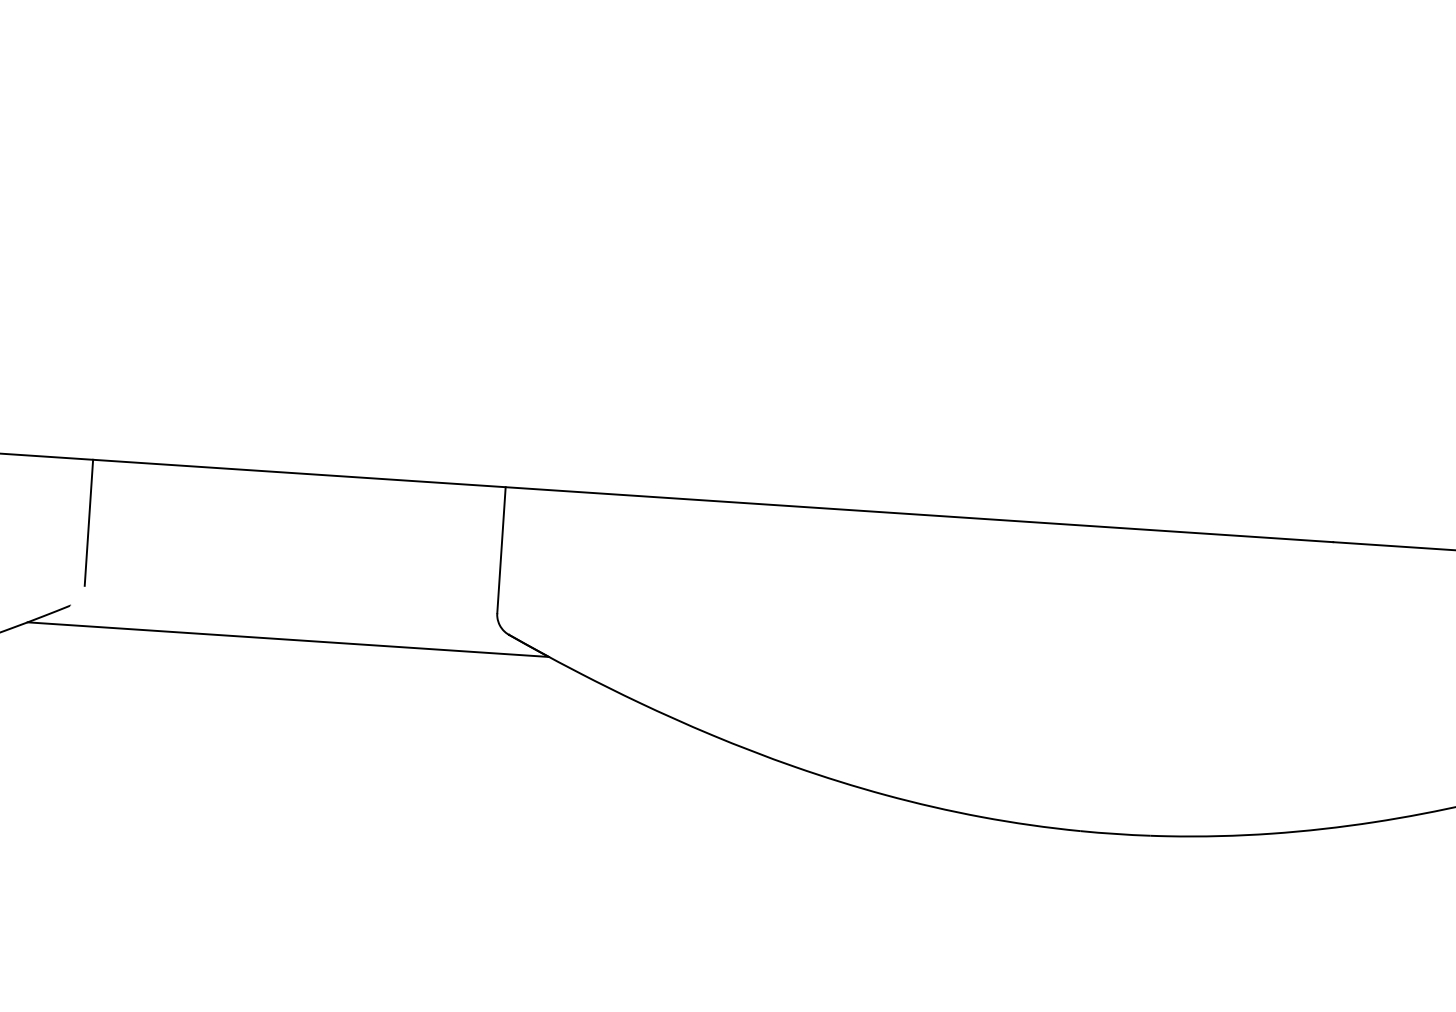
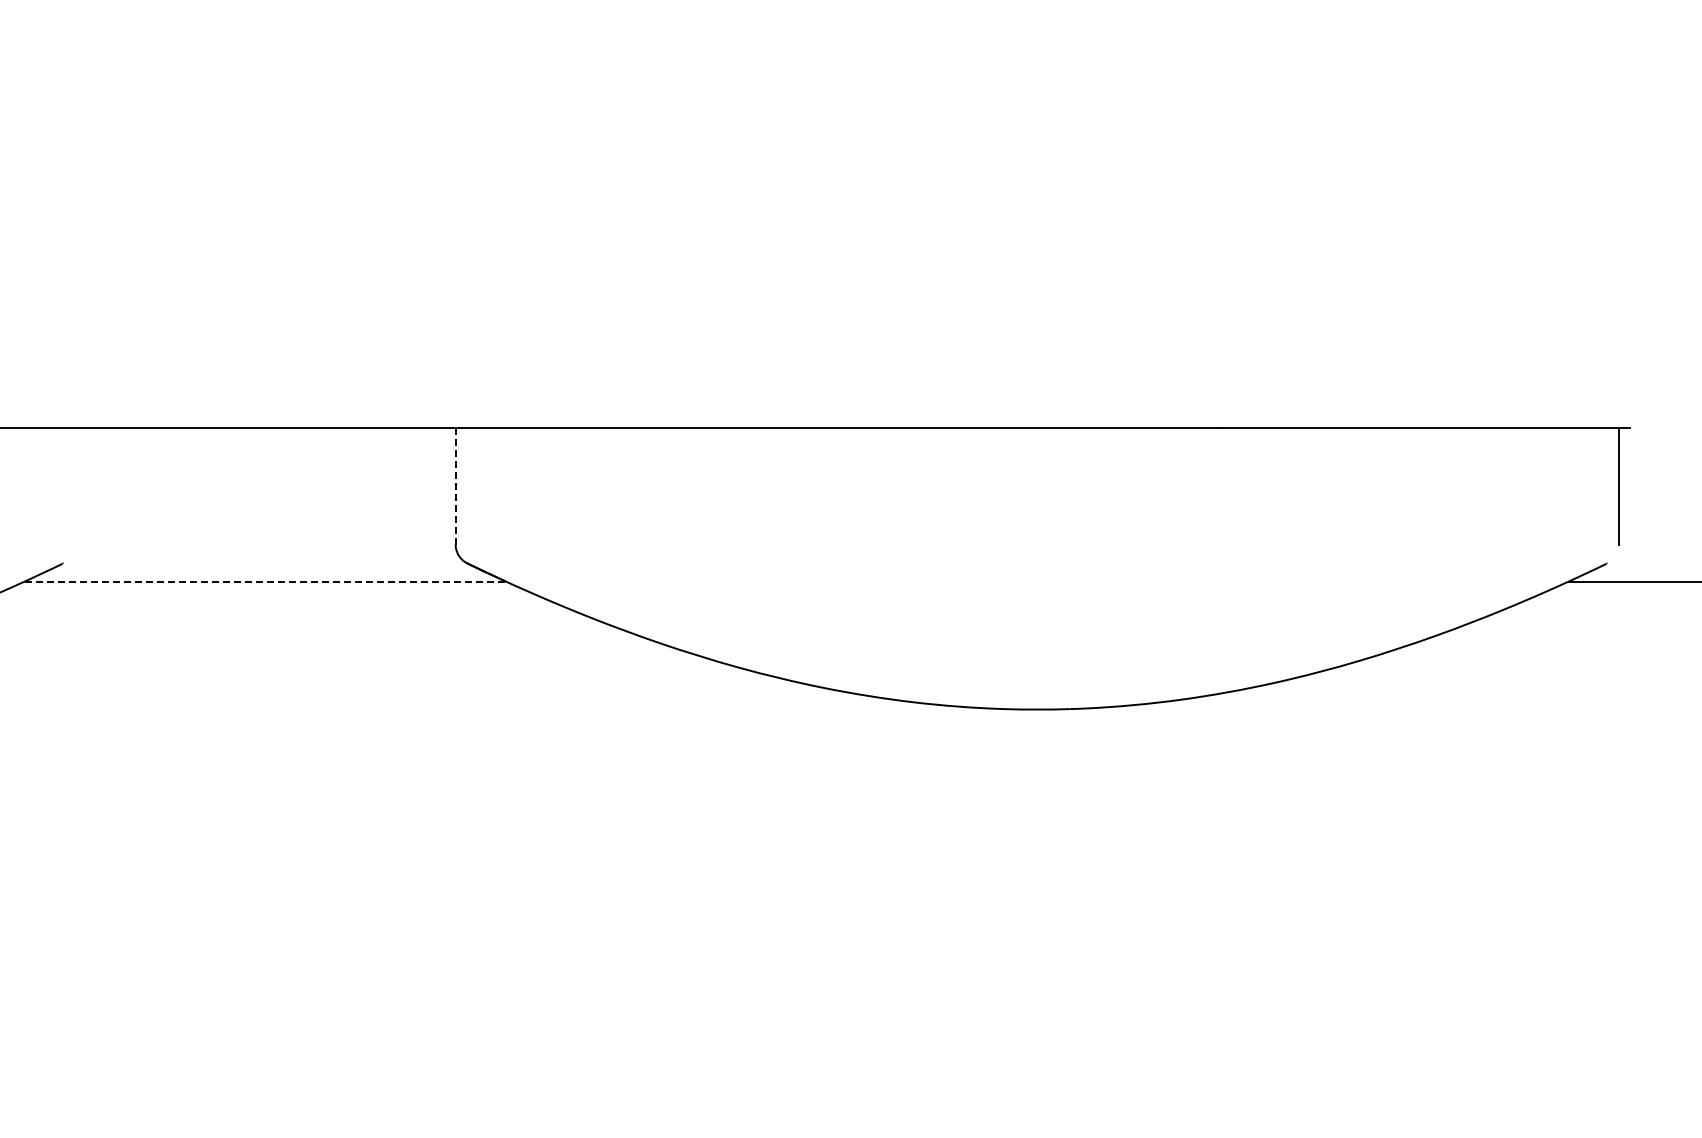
line: (88, 522) -> (74, 486), removed
line: (501, 549) -> (455, 485), solid -> dashed
line: (288, 639) -> (265, 581), solid -> dashed

